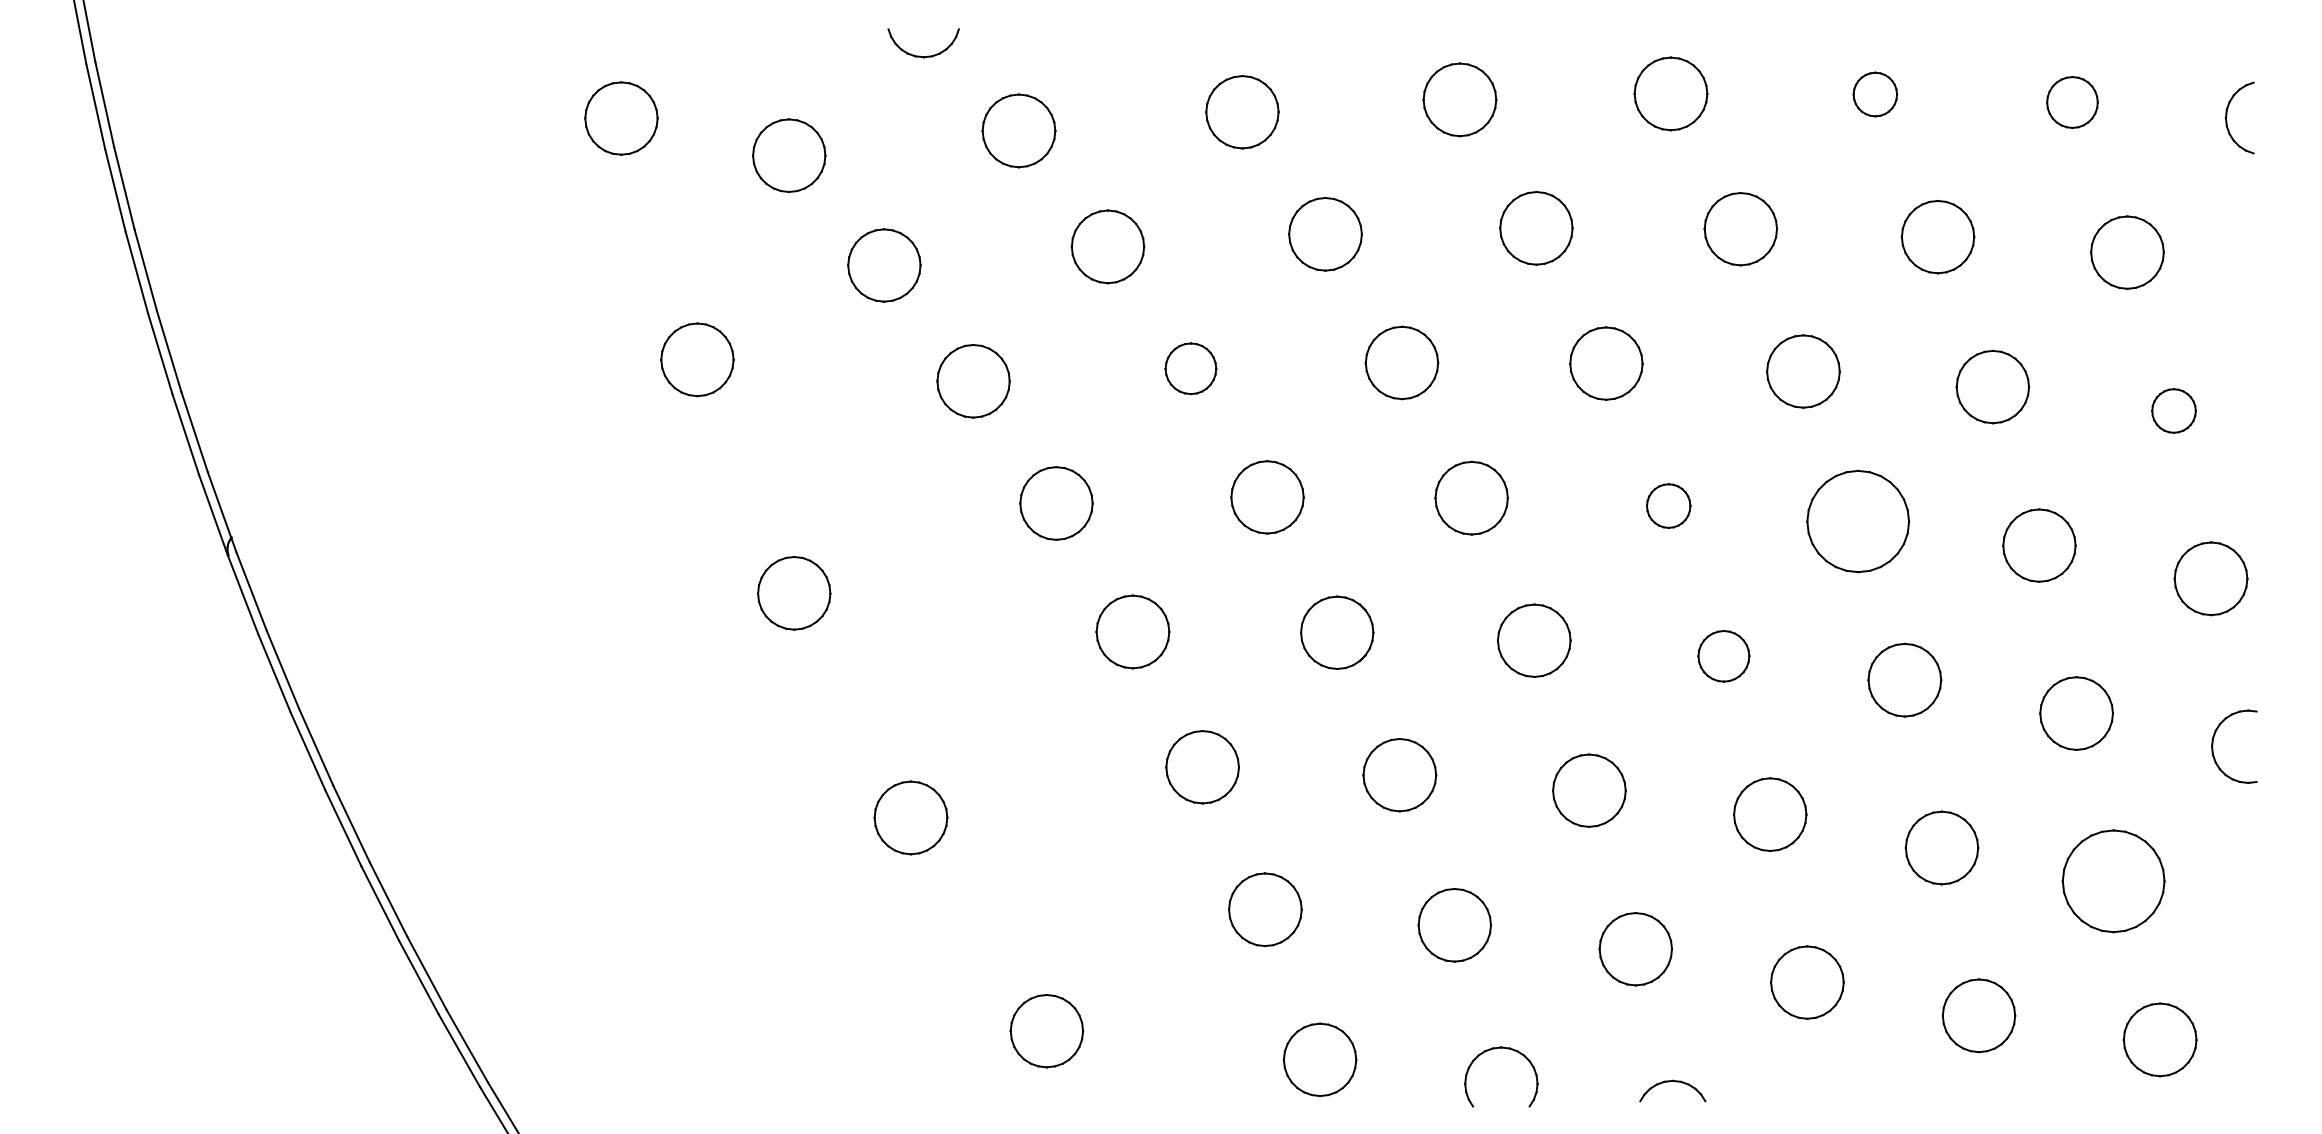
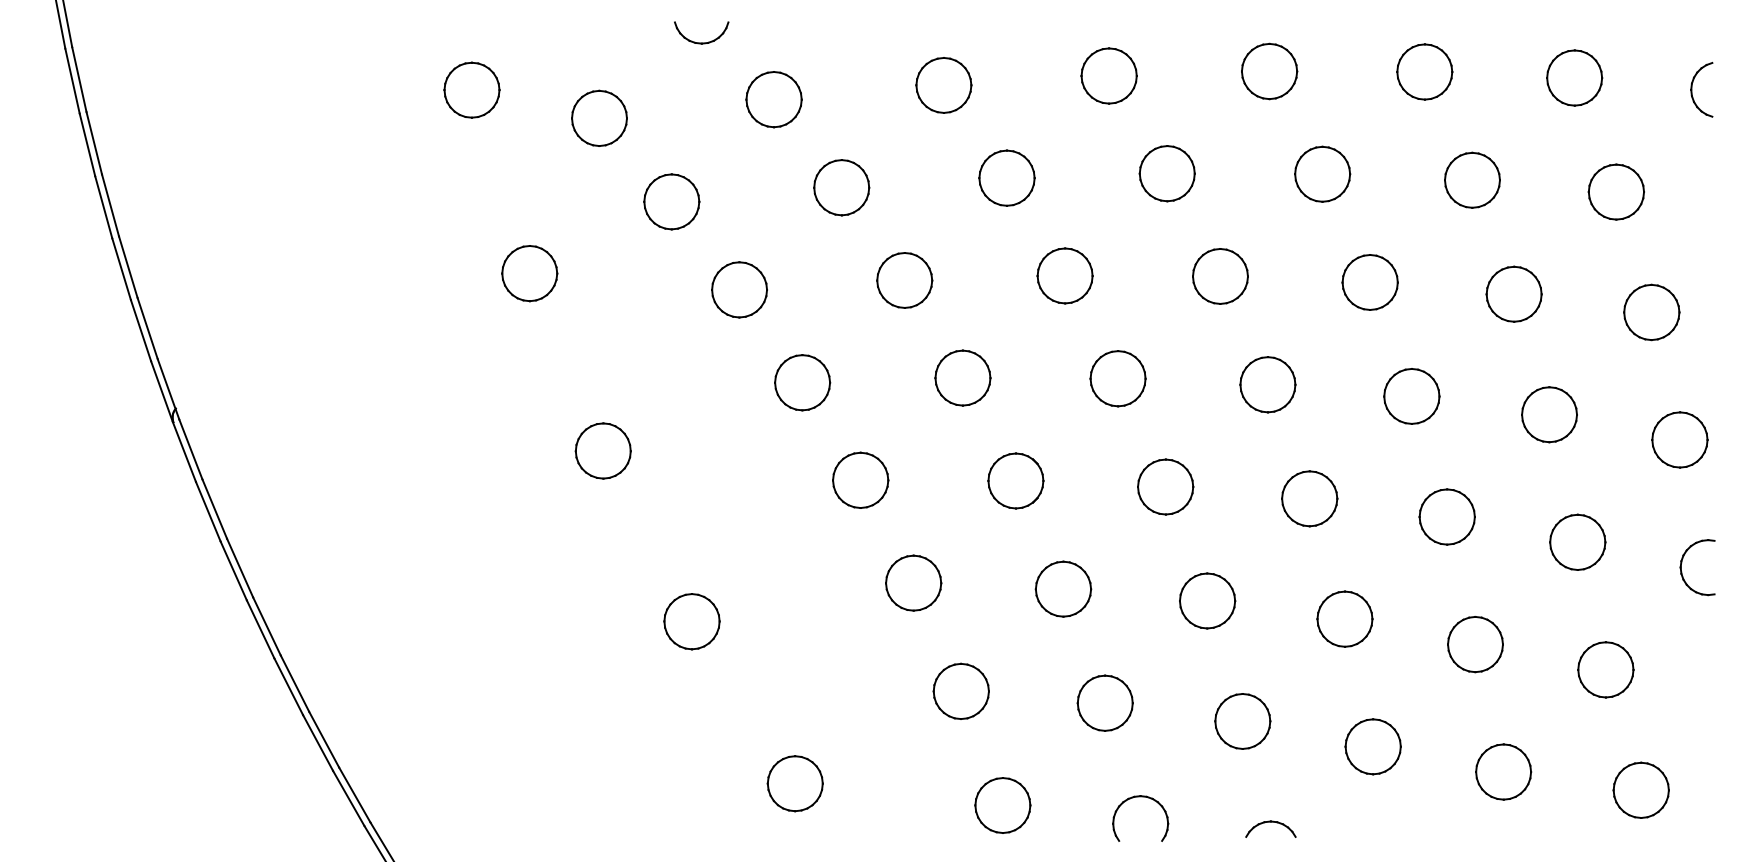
part: (1875, 94) -> (1424, 71), size x1.67
part: (2072, 102) -> (1574, 78), size x1.43
part: (1190, 368) -> (904, 280), size x1.43
part: (2173, 410) -> (1651, 312), size x1.67
part: (1668, 505) -> (1267, 384), size x1.67
part: (1858, 521) -> (1412, 396), size x0.71
part: (1723, 656) -> (1309, 499), size x1.43
part: (2113, 881) -> (1605, 669), size x0.71

